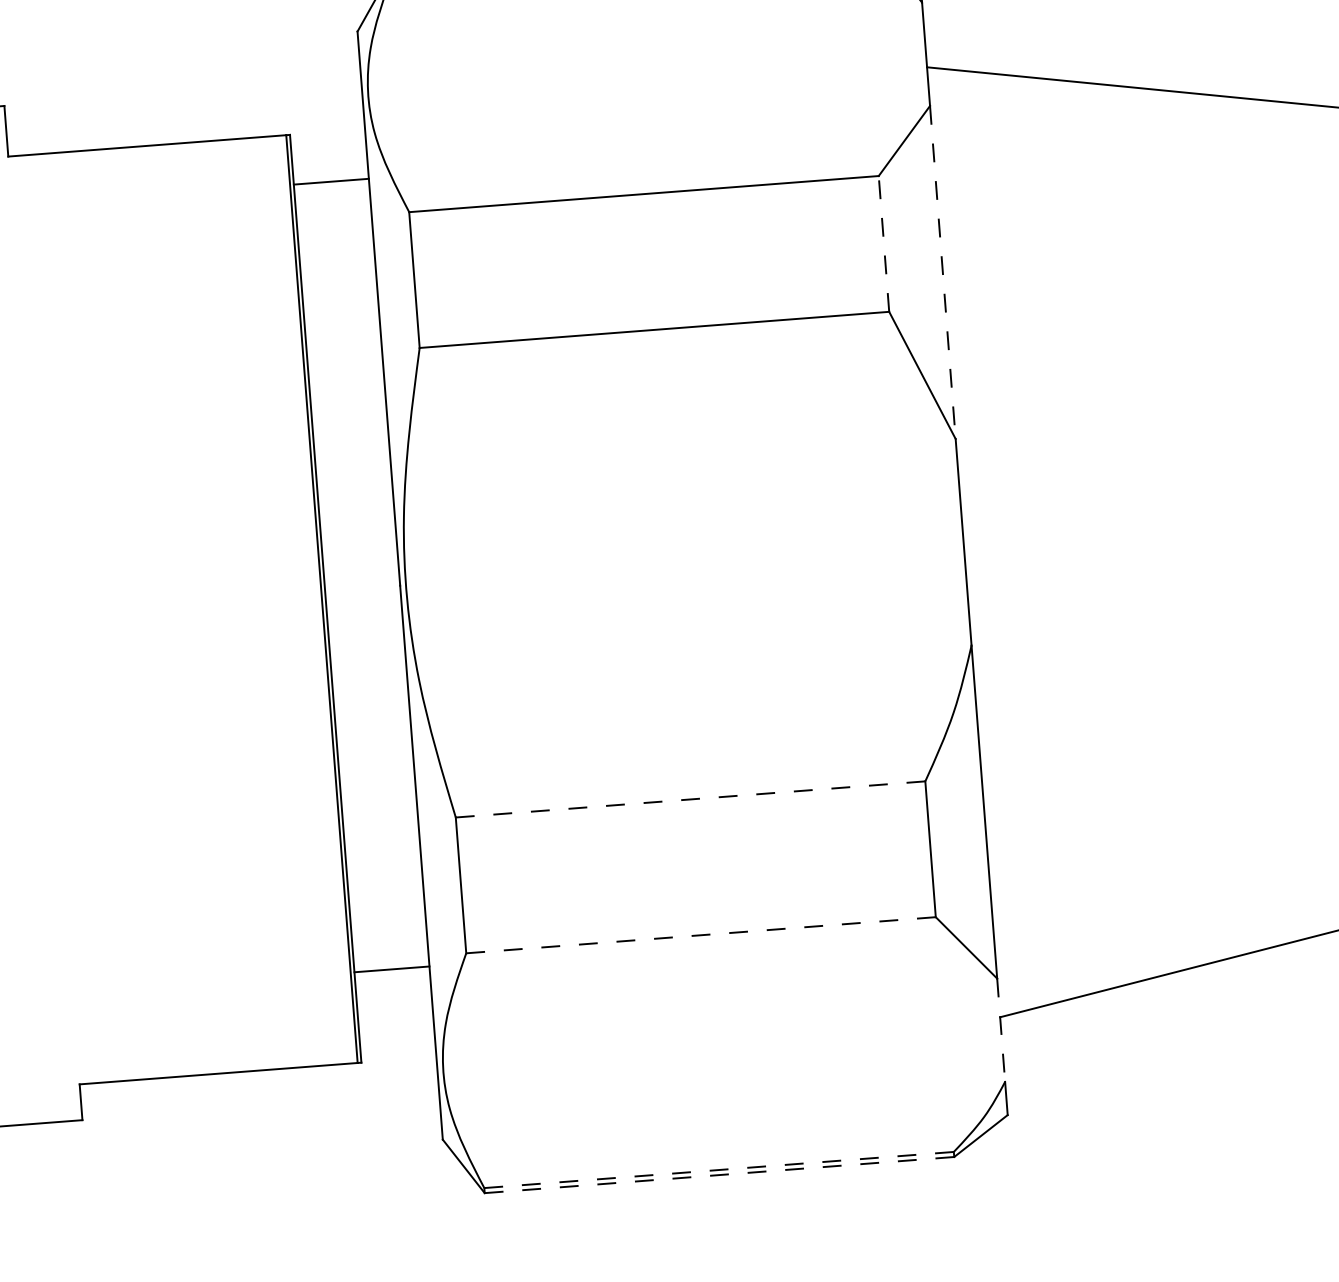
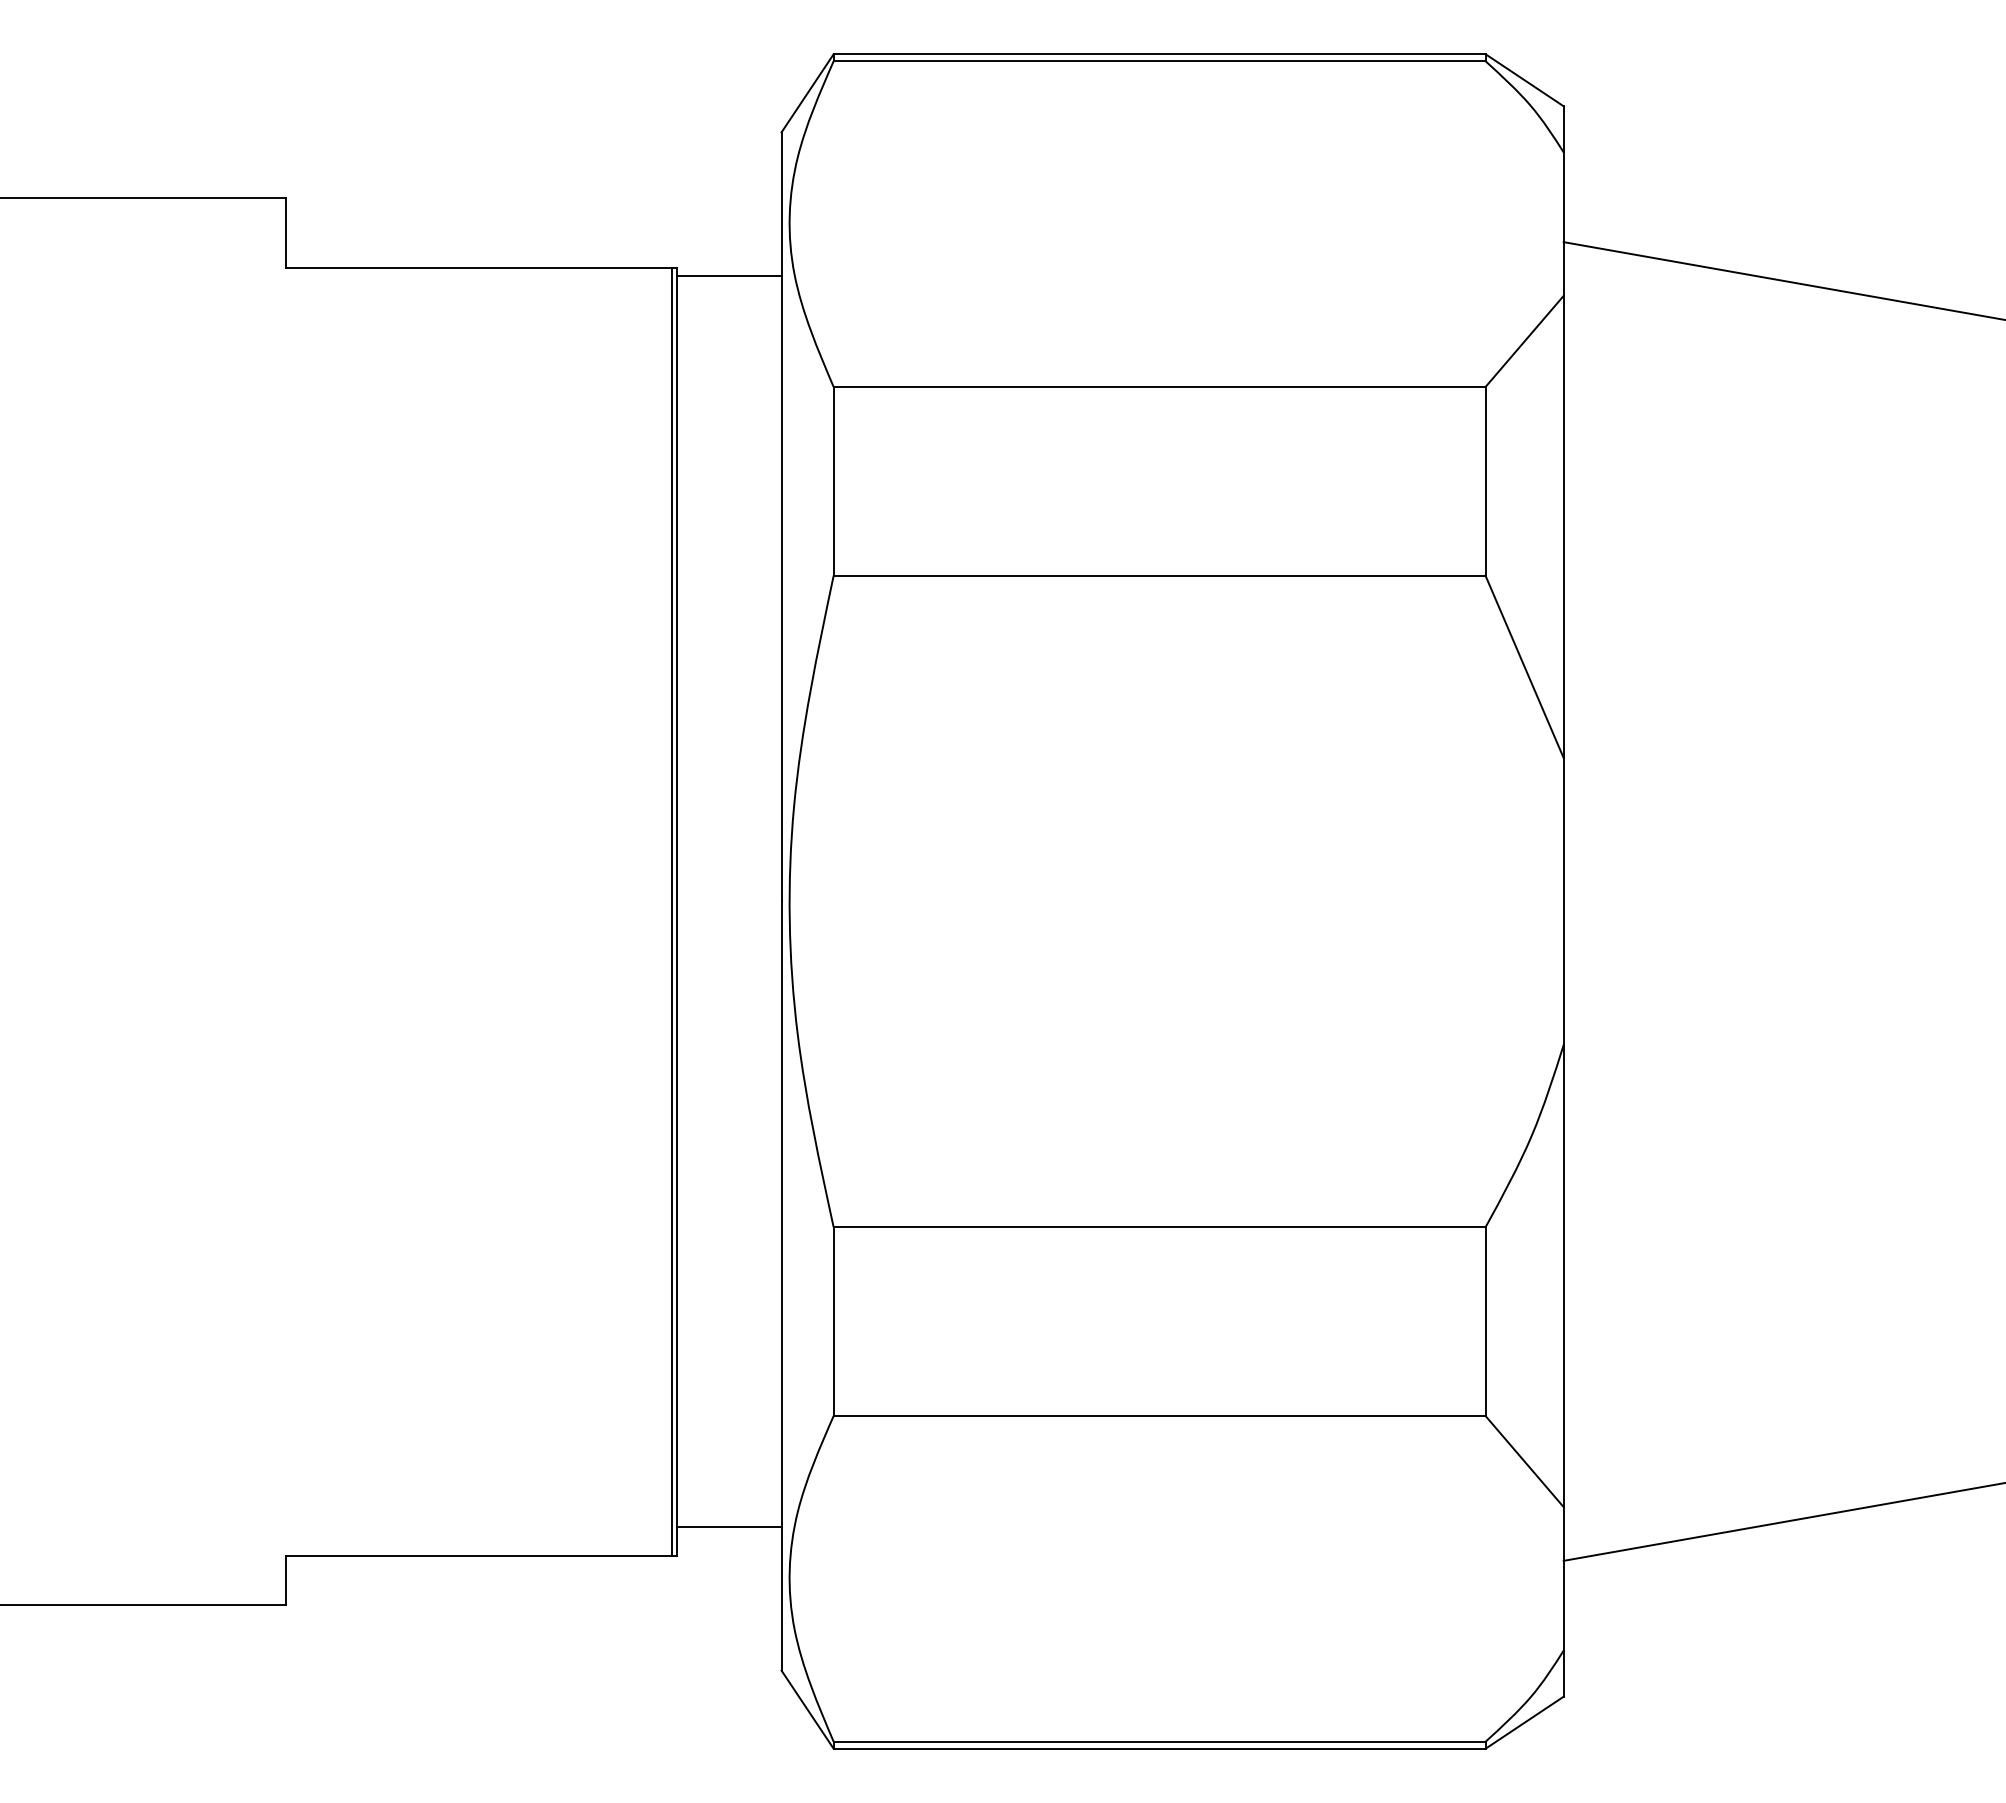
line: (331, 181) -> (729, 275), moved
line: (883, 243) -> (1485, 480), dashed -> solid
line: (942, 272) -> (1563, 527), dashed -> solid
line: (690, 799) -> (1159, 1227), dashed -> solid
line: (700, 934) -> (1159, 1415), dashed -> solid
line: (392, 969) -> (729, 1527), moved
line: (1000, 1029) -> (1563, 1578), dashed -> solid
line: (719, 1169) -> (1159, 1741), dashed -> solid
line: (719, 1174) -> (1159, 1748), dashed -> solid

